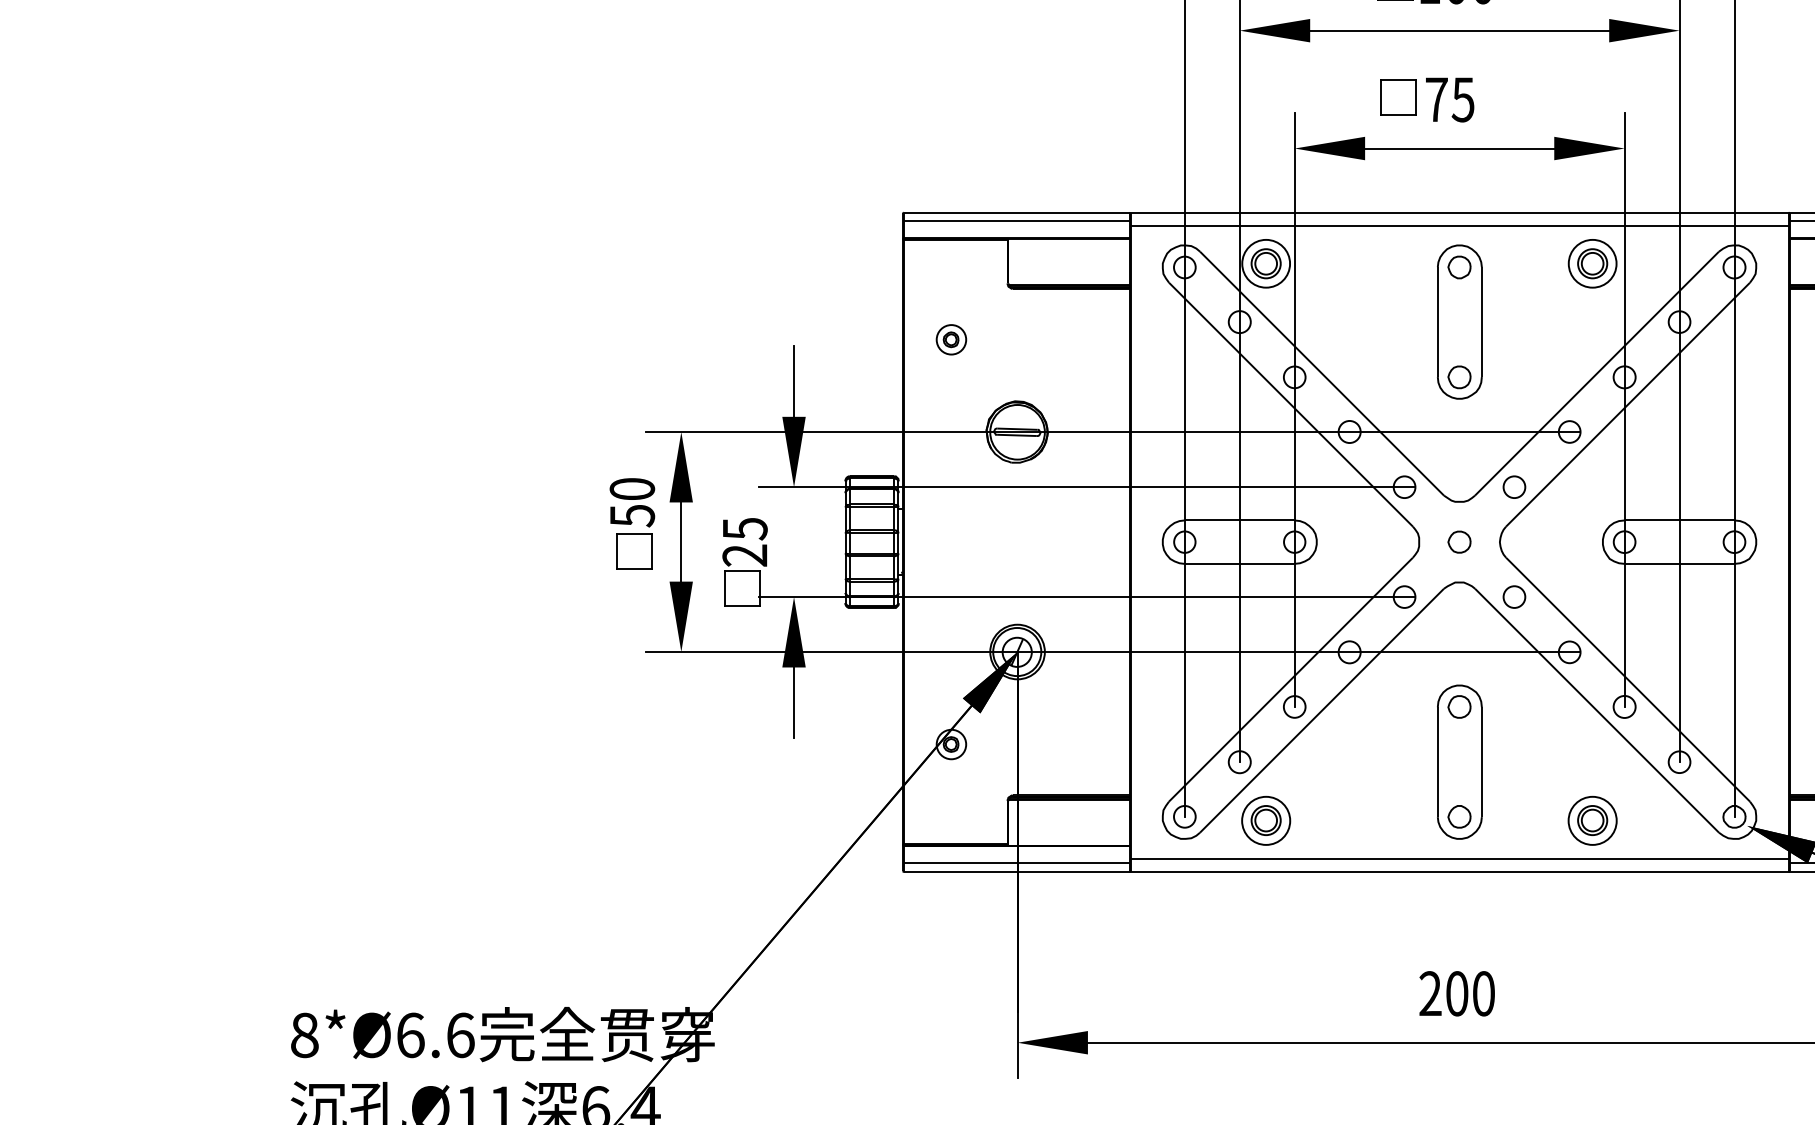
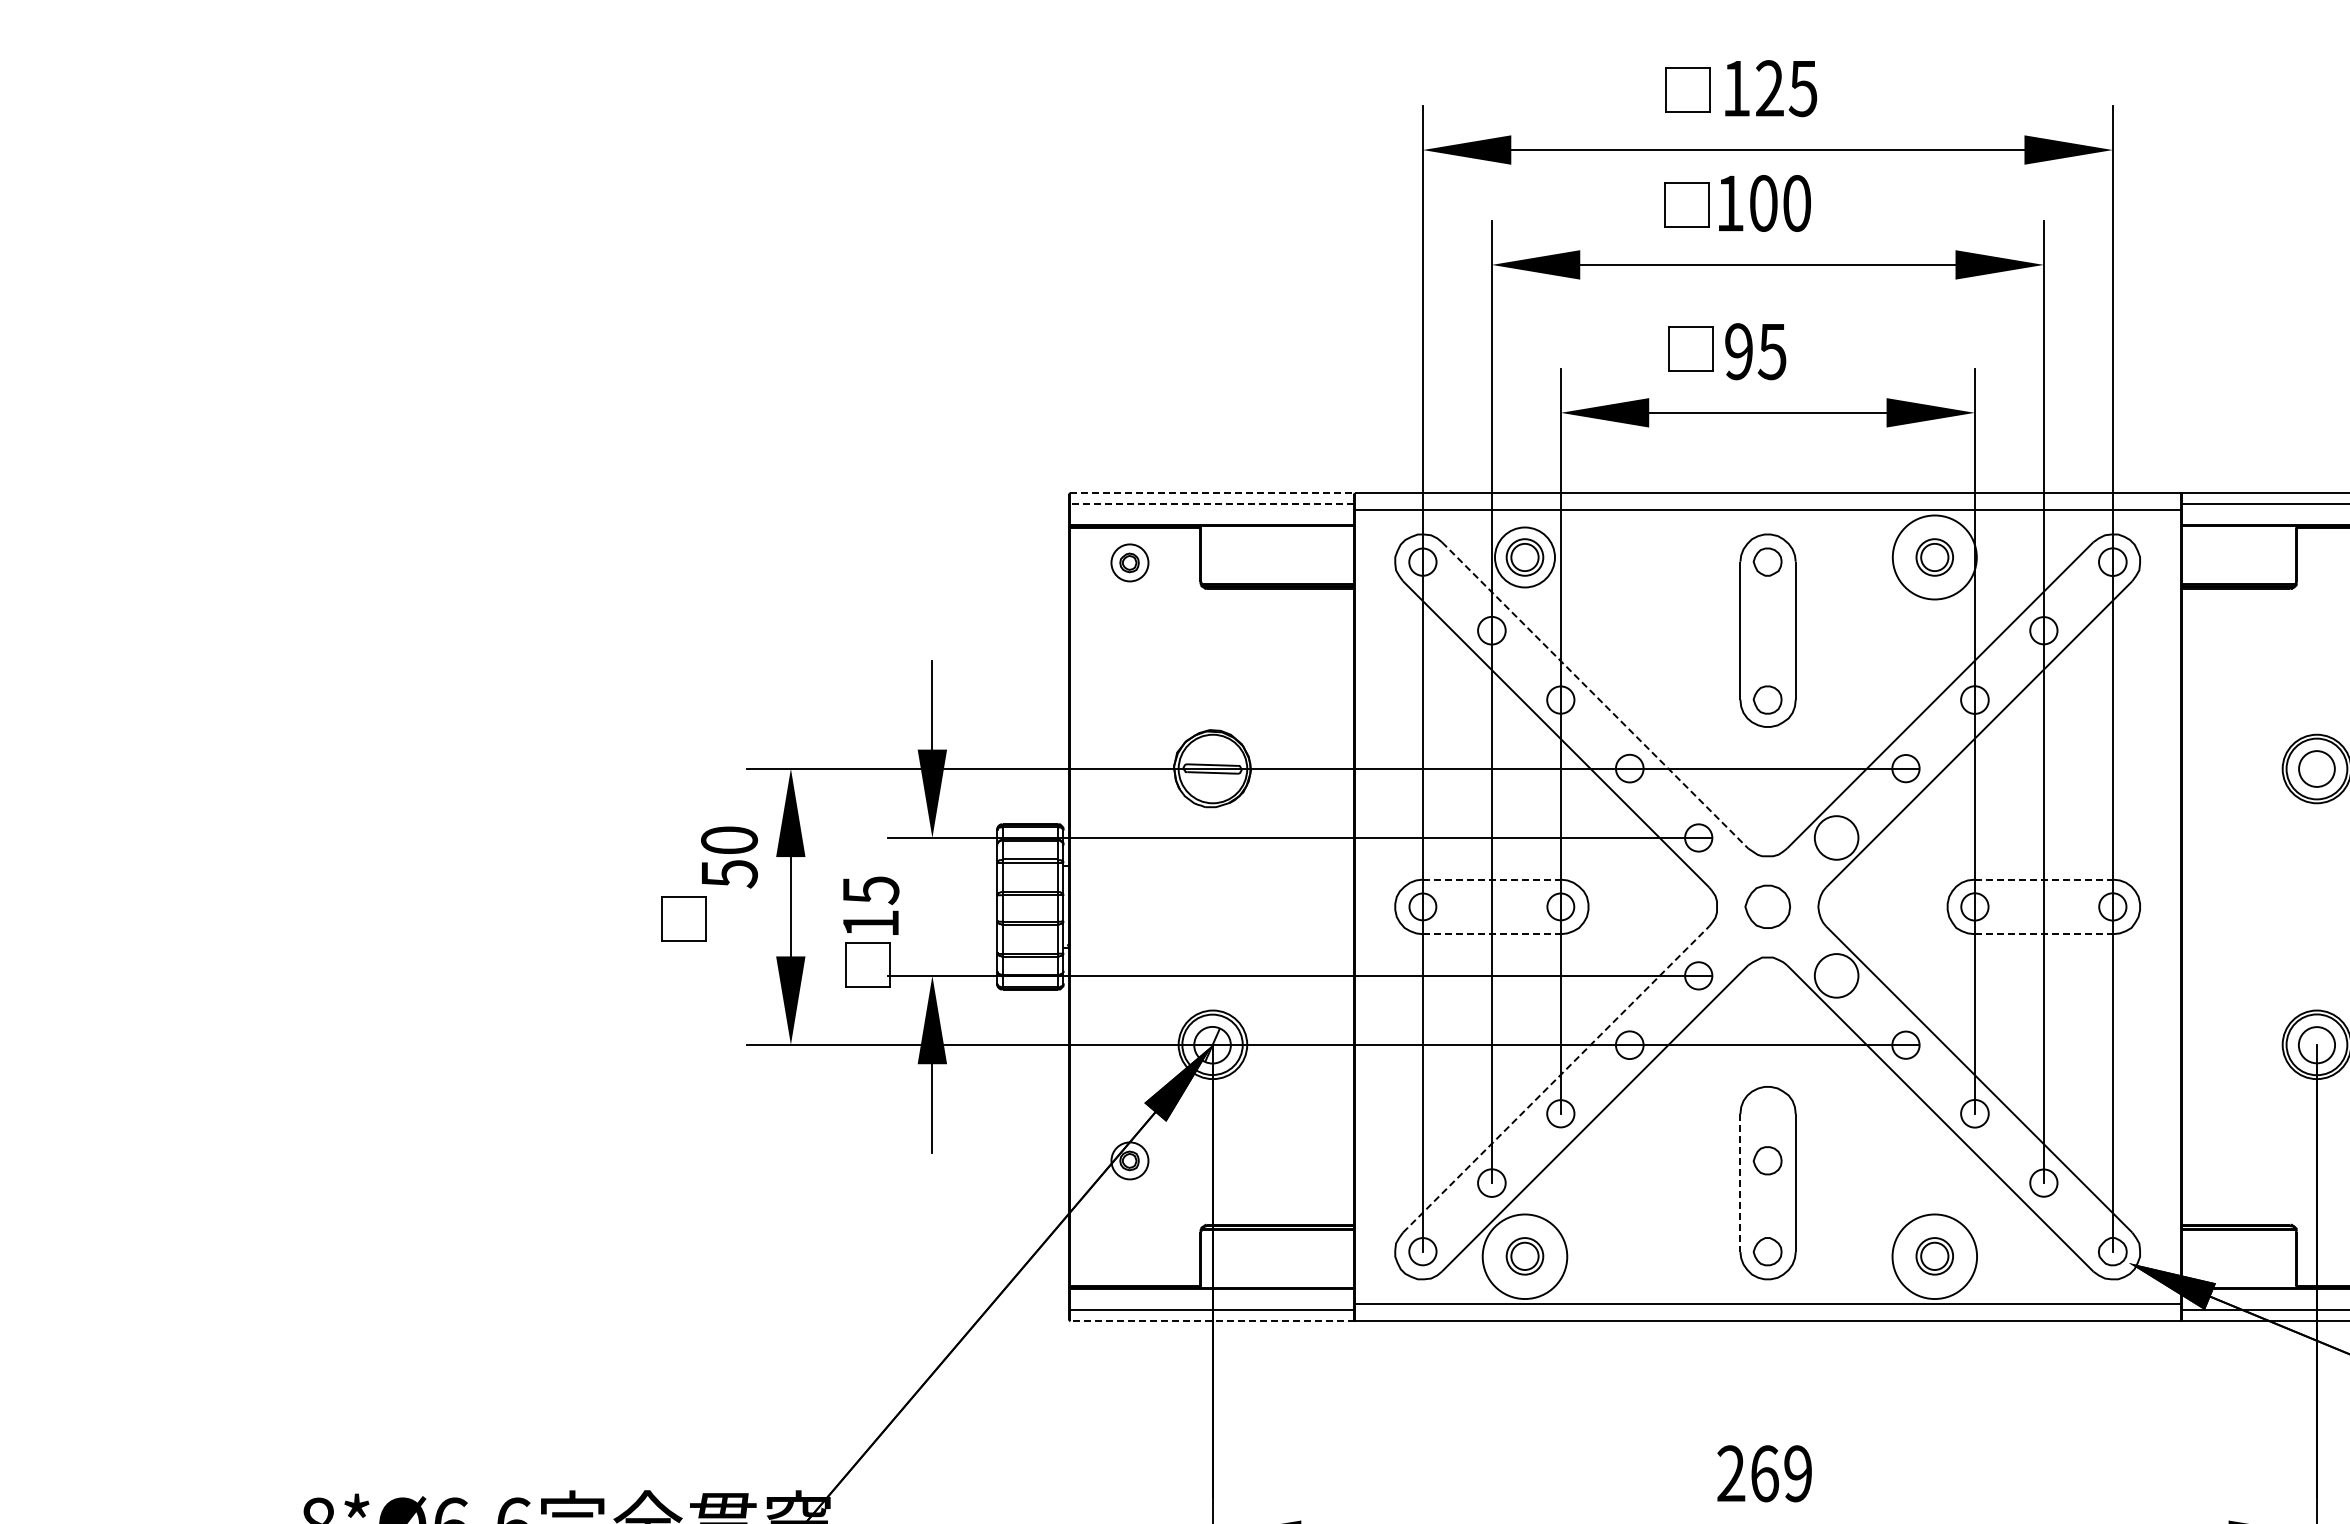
text: (1437, 99) -> (1739, 351), 75 -> 95
line: (1018, 212) -> (1213, 493), solid -> dashed
line: (1017, 221) -> (1212, 504), solid -> dashed
circle: (1592, 263) -> (1934, 557), size x1.4
part: (951, 339) -> (1129, 562), moved
line: (1322, 373) -> (1595, 695), solid -> dashed
circle: (1514, 486) -> (1836, 837), size x1.6
line: (1239, 520) -> (1491, 879), solid -> dashed
line: (1679, 520) -> (2043, 879), solid -> dashed
part: (1459, 541) -> (1767, 906), size x1.6
part: (633, 551) -> (683, 918), moved
text: (744, 555) -> (870, 923), 25 -> 15
line: (1239, 564) -> (1491, 934), solid -> dashed
line: (1679, 564) -> (2043, 934), solid -> dashed
circle: (1514, 596) -> (1836, 975), size x1.6
line: (1291, 679) -> (1556, 1079), solid -> dashed
part: (1459, 706) -> (1767, 1160), moved
line: (1437, 762) -> (1740, 1183), solid -> dashed
circle: (1265, 820) -> (1524, 1256), size x1.4
circle: (1592, 820) -> (1934, 1256), size x1.4
line: (1017, 872) -> (1212, 1321), solid -> dashed
text: (1470, 993) -> (1781, 1473), 200 -> 269

